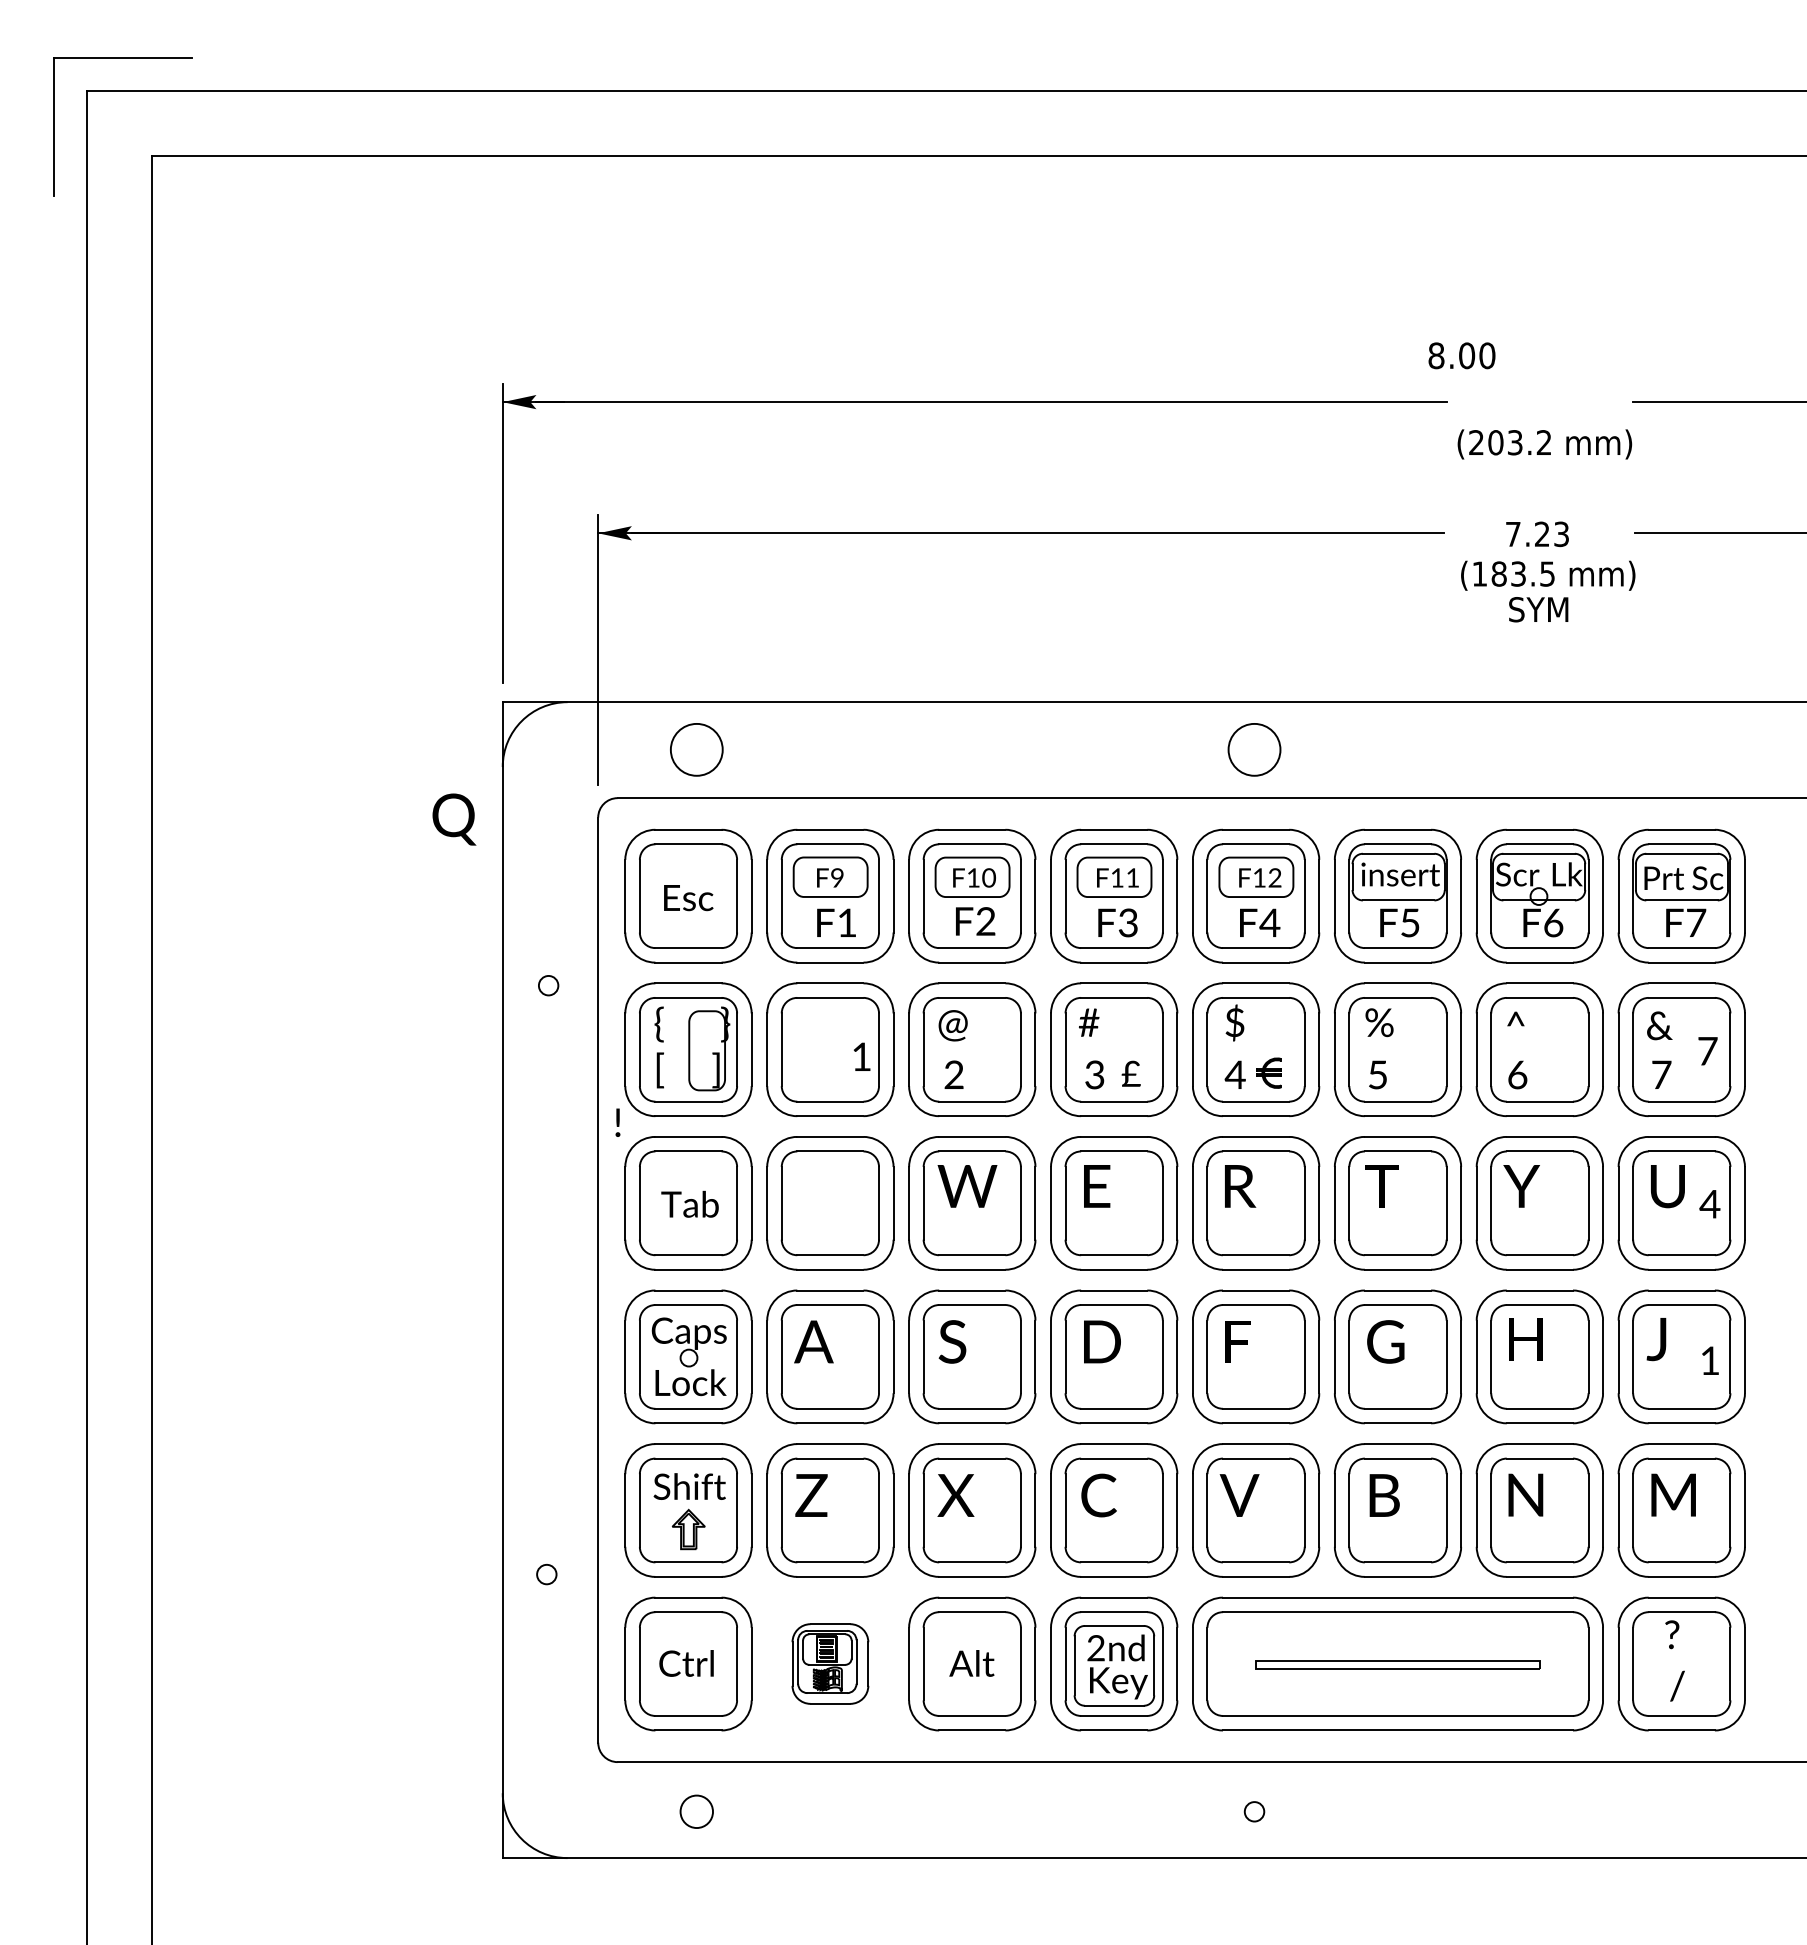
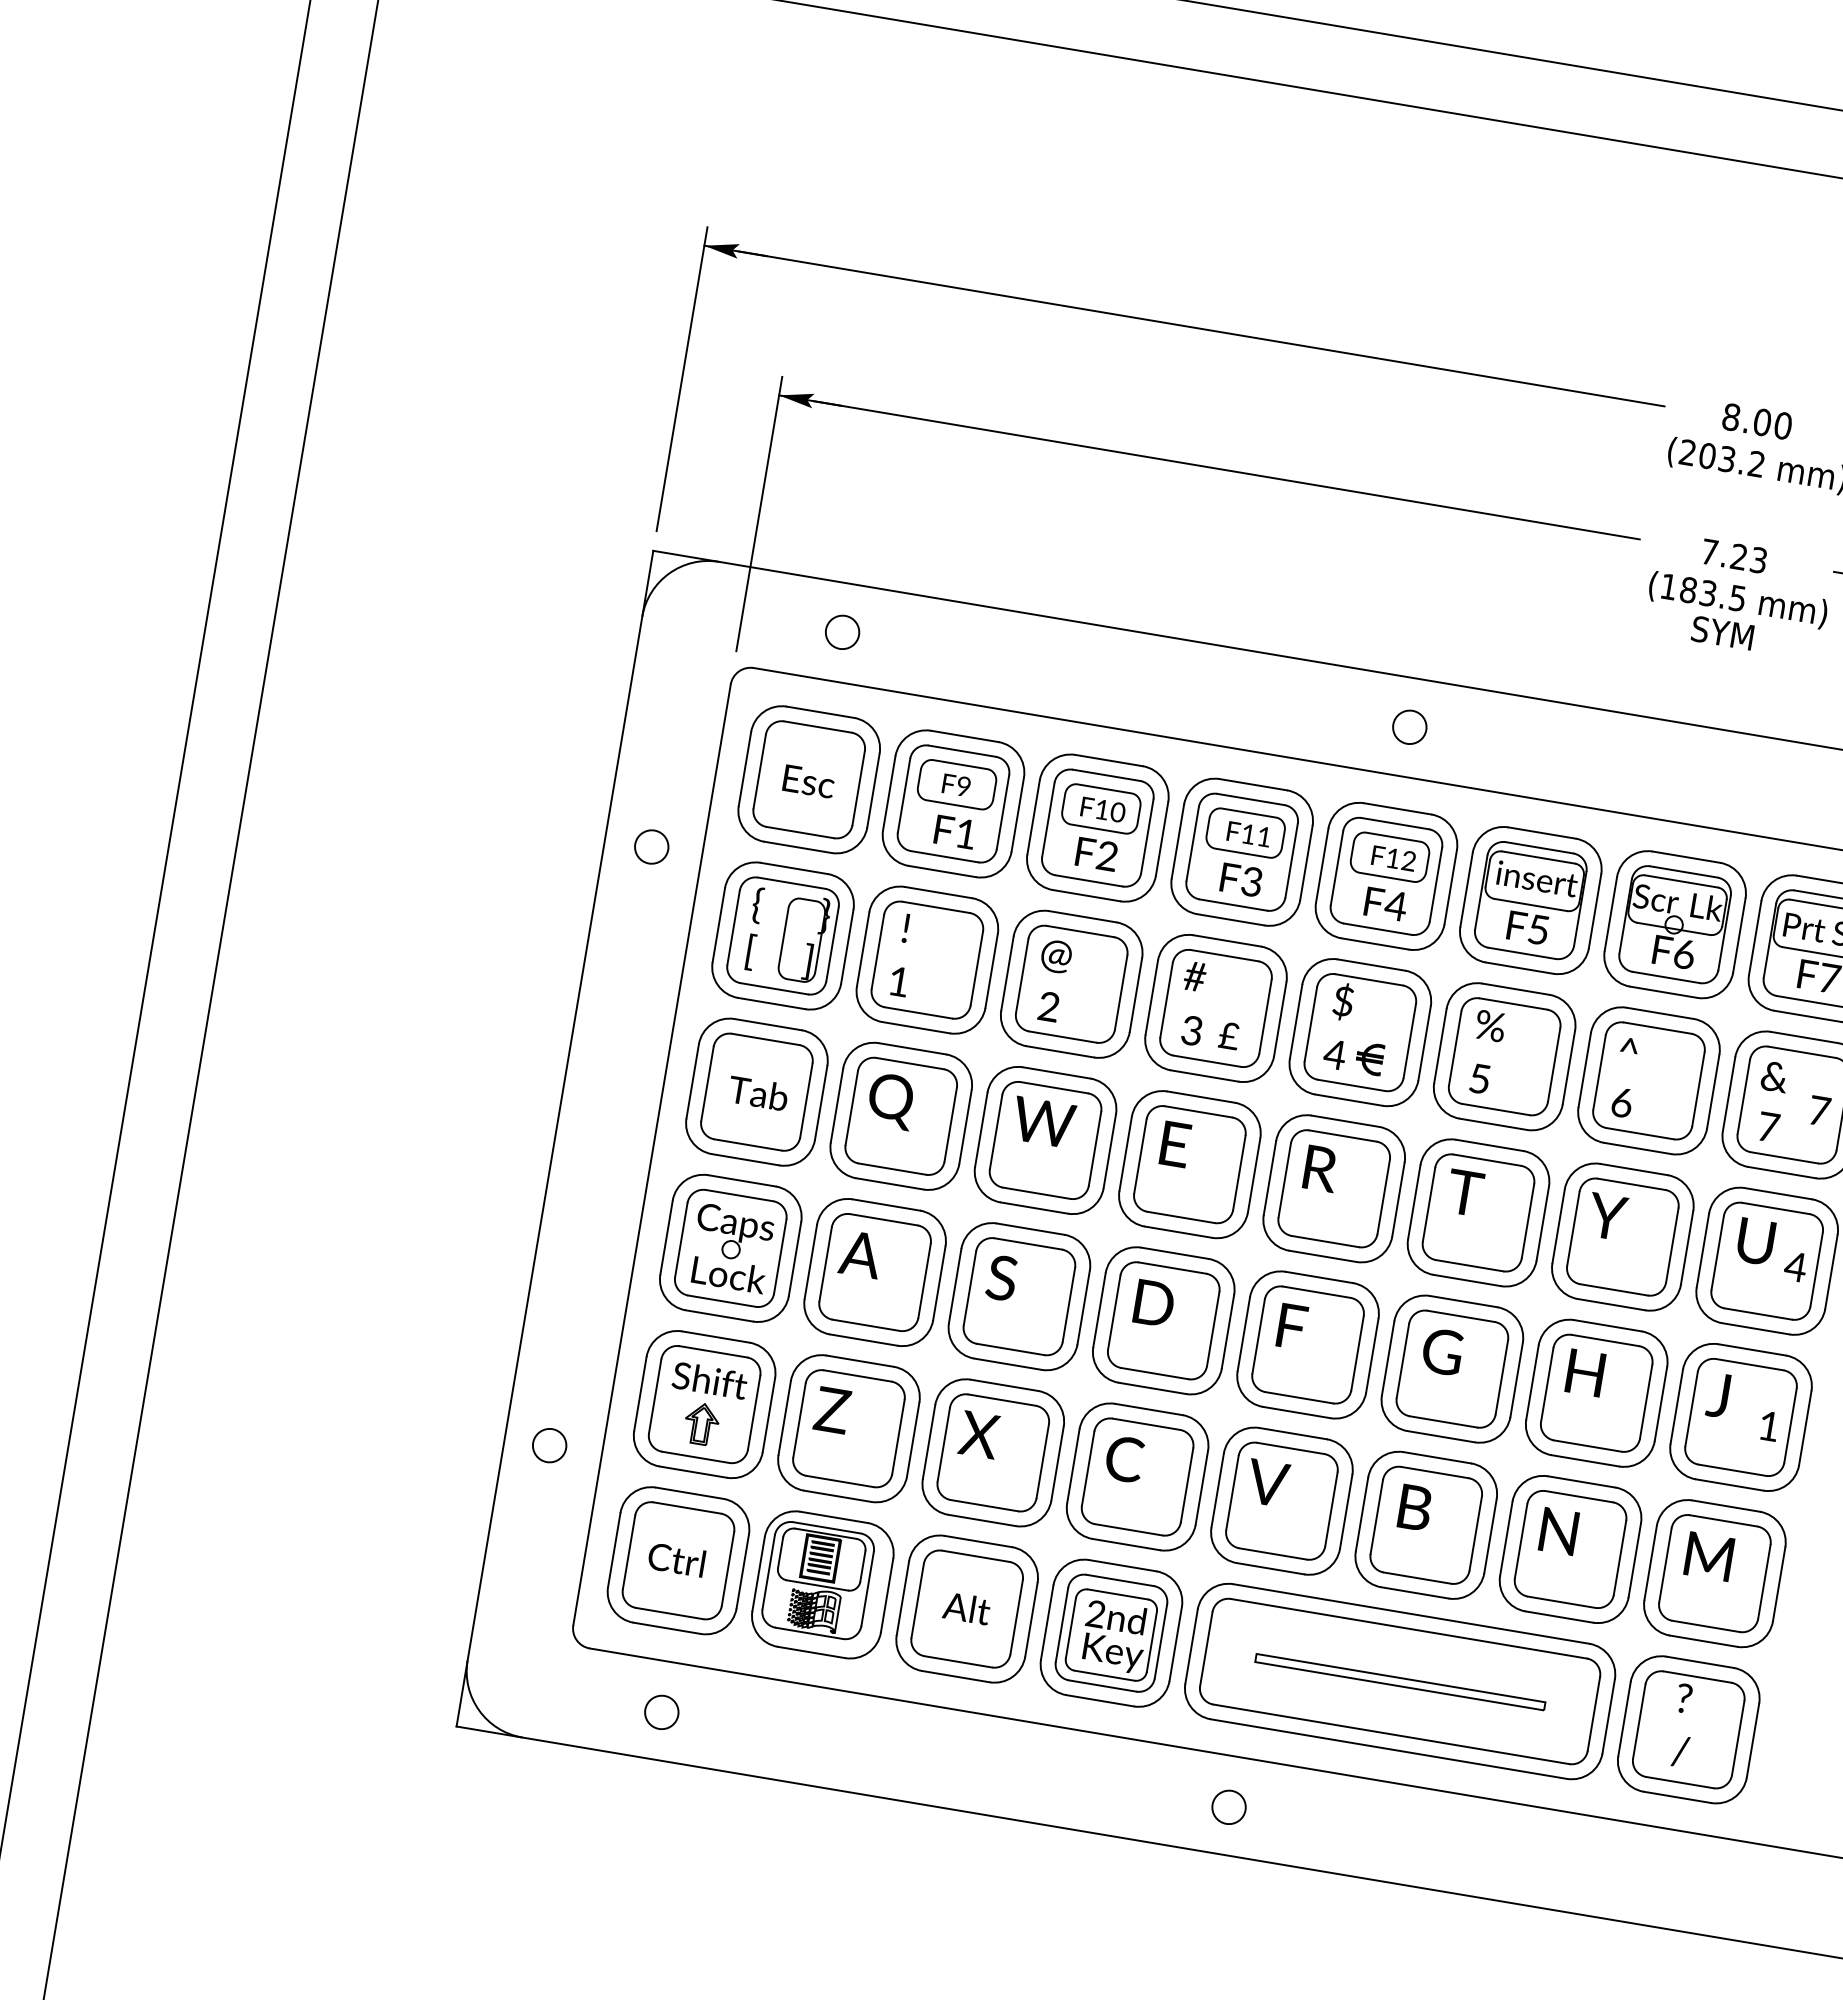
text: (1461, 355) -> (1756, 421), moved
circle: (696, 749) -> (842, 631), size x0.62
circle: (1254, 749) -> (1409, 726), size x0.62
text: (454, 819) -> (891, 1101), moved
circle: (548, 985) -> (651, 846), size x1.67
text: (861, 1056) -> (898, 981), moved
text: (617, 1122) -> (905, 928), moved
circle: (546, 1574) -> (549, 1445), size x1.67
part: (830, 1663) -> (823, 1584), size x1.67
circle: (1254, 1811) -> (1229, 1807), size x1.67

